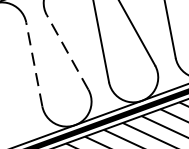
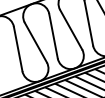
line: (66, 52) -> (35, 42), dashed -> solid
line: (34, 65) -> (18, 49), dashed -> solid

